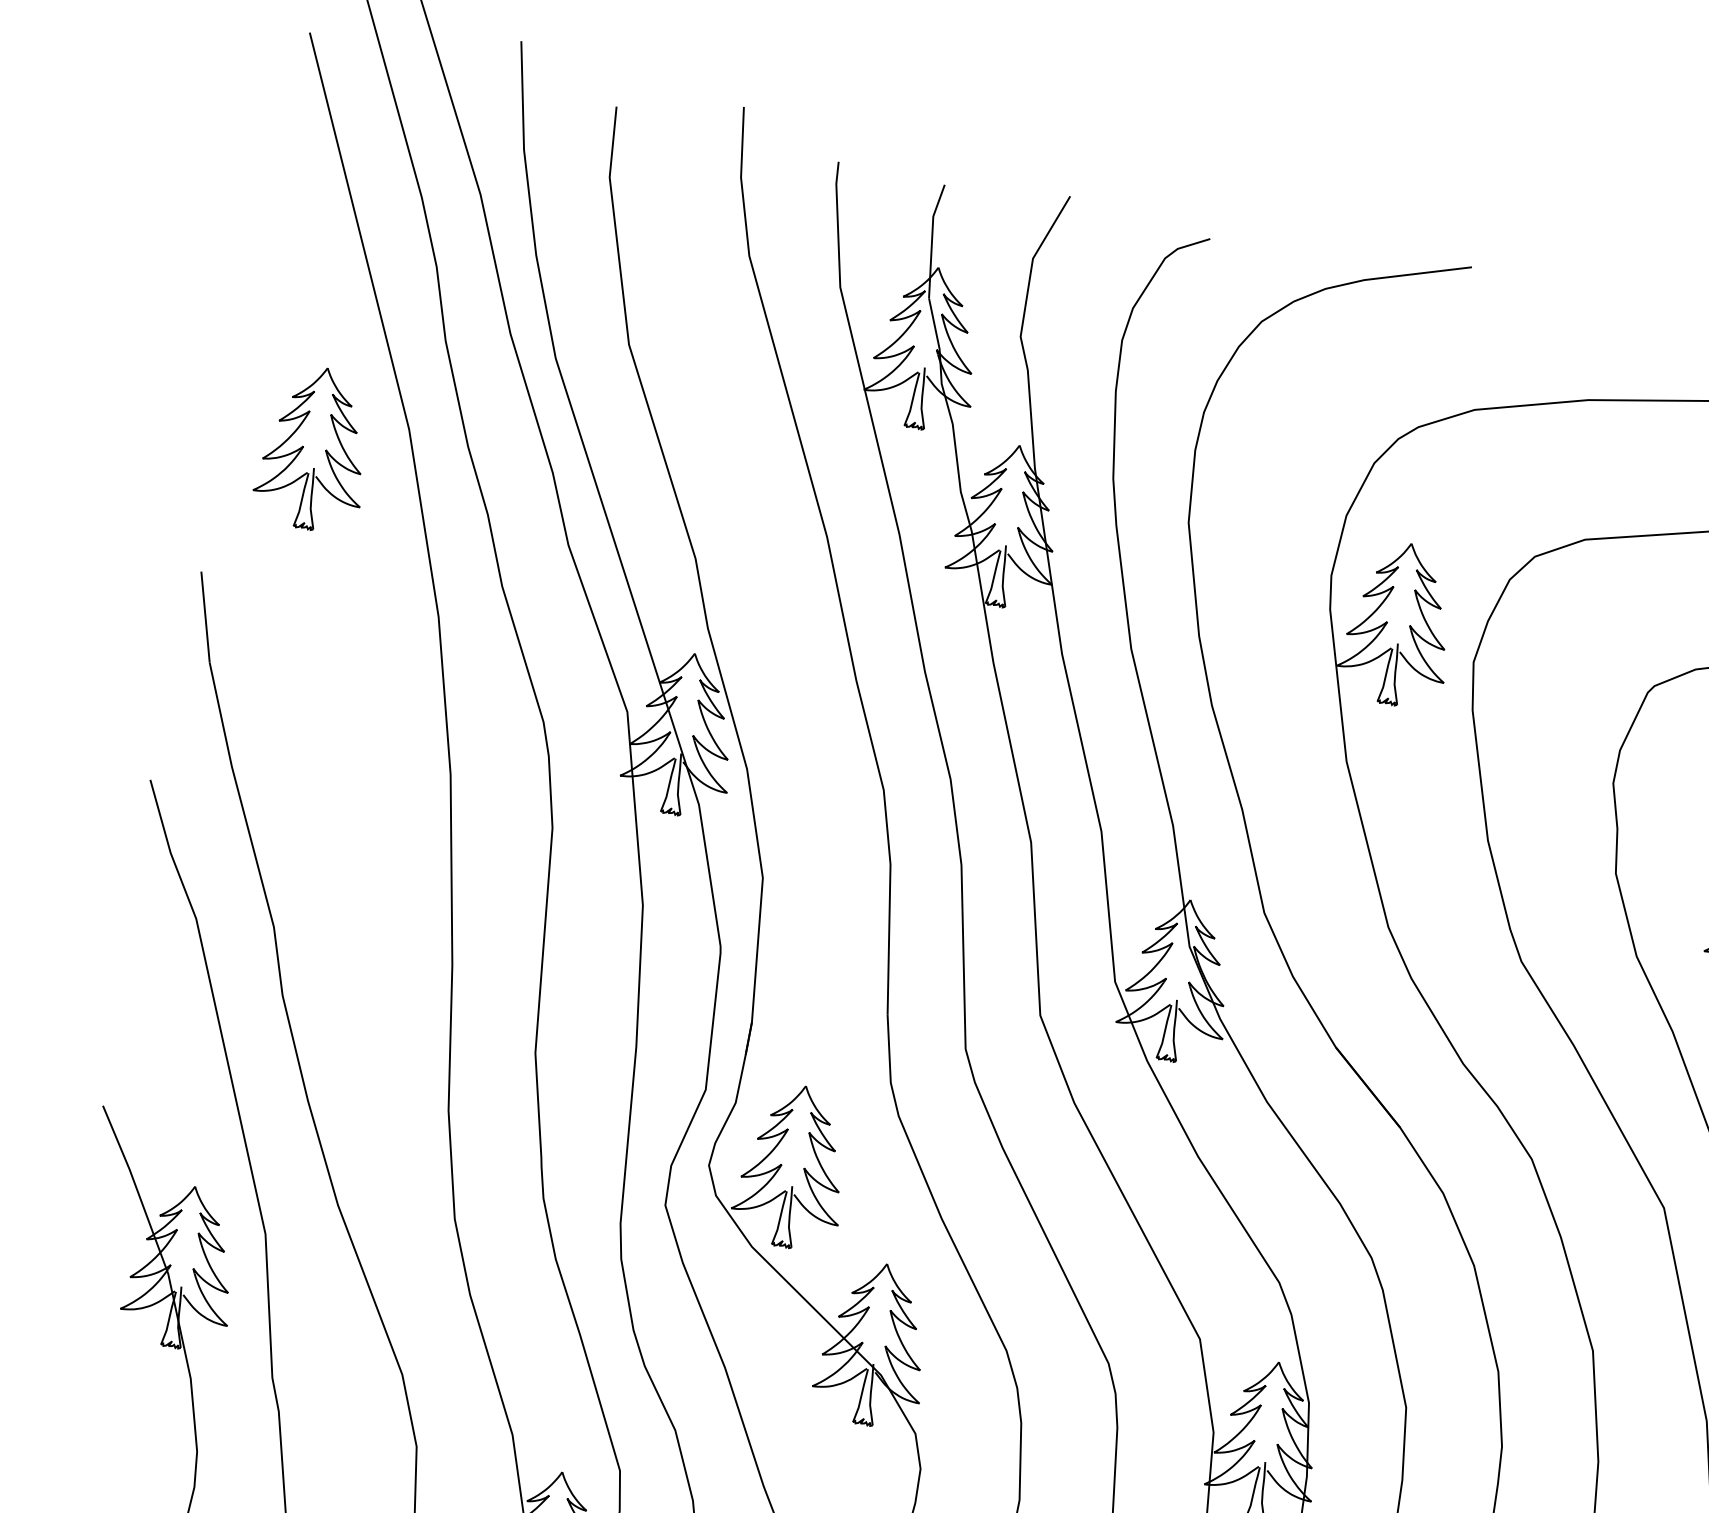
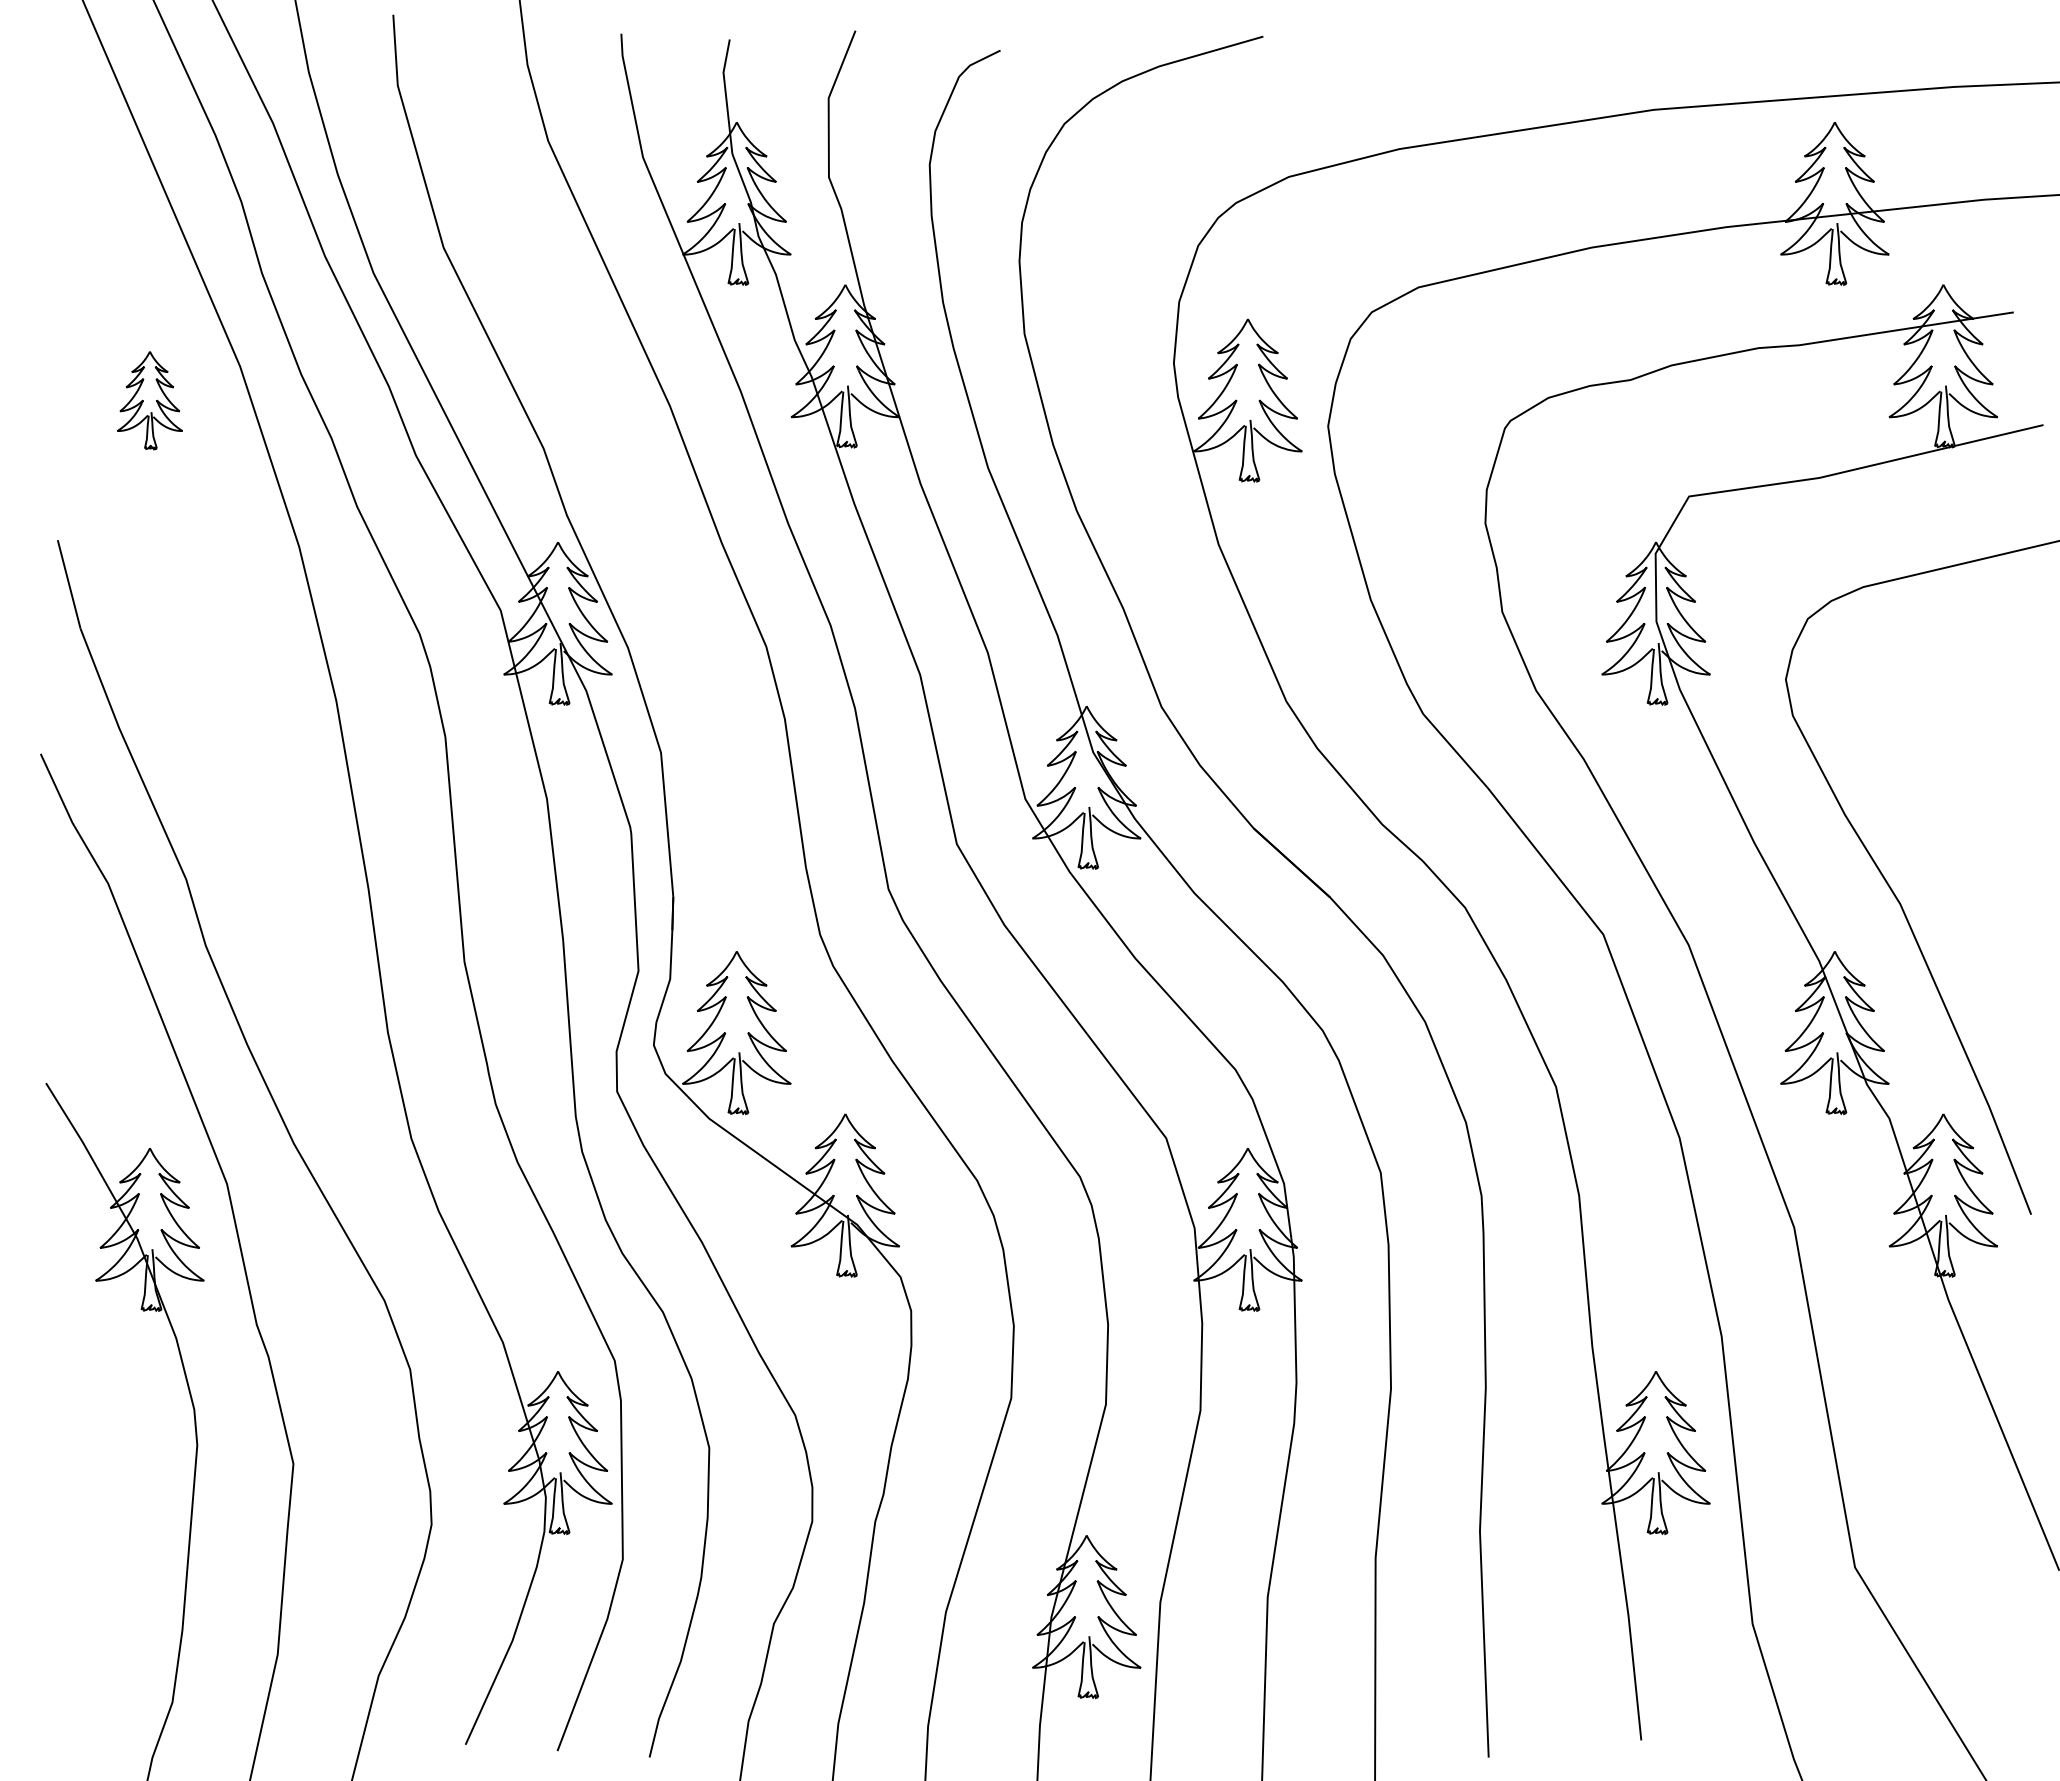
part: (314, 448) -> (149, 400), size x0.6

